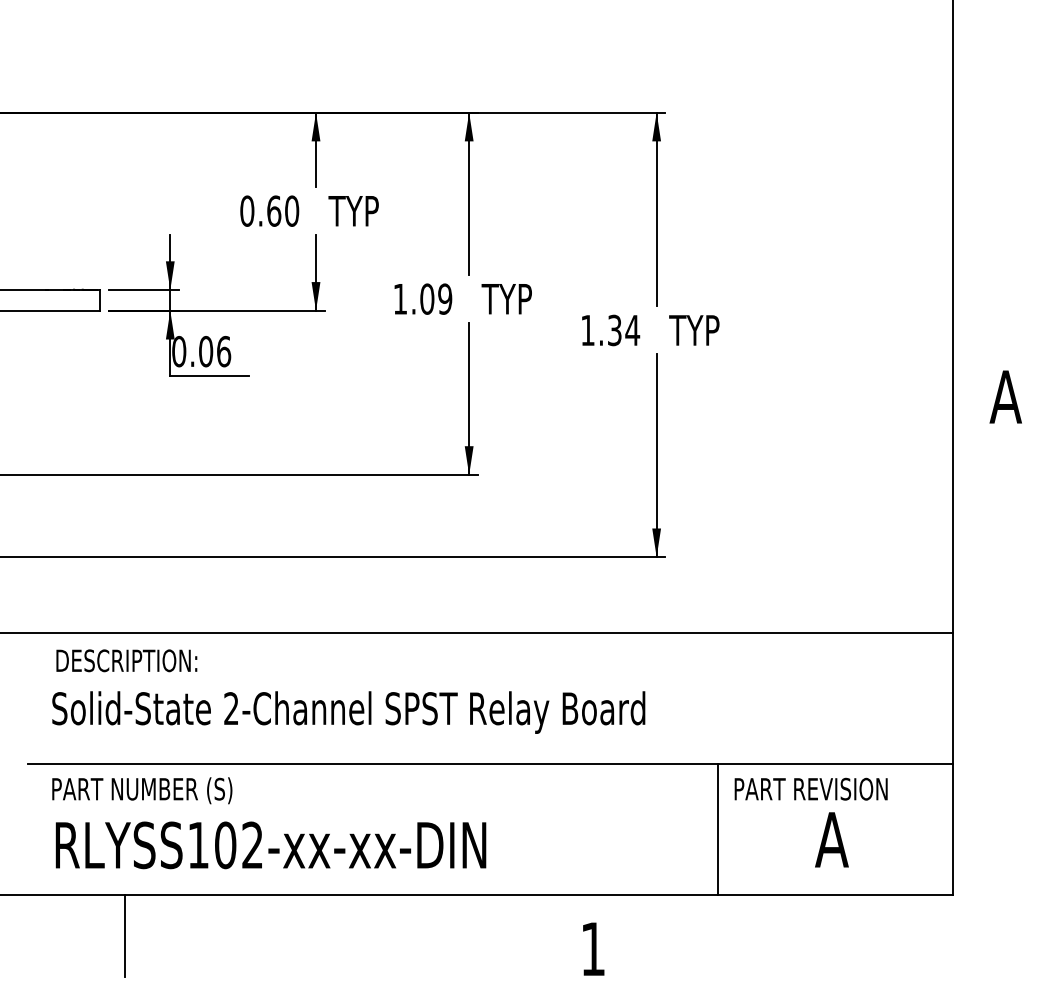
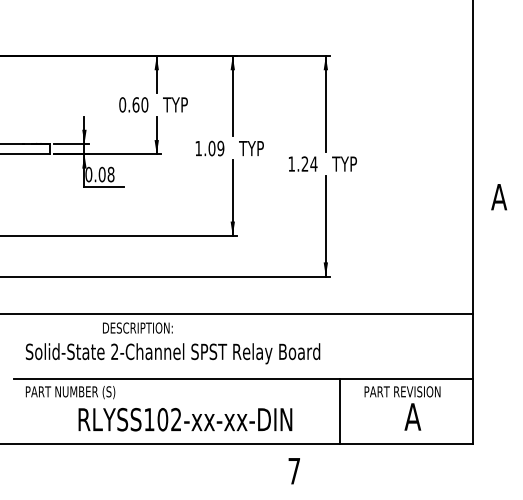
text: (613, 329) -> (304, 163), 1.34 -> 1.24
text: (222, 351) -> (110, 174), 0.06 -> 0.08
text: (126, 659) -> (137, 327), moved
line: (718, 828) -> (340, 411), moved
text: (271, 844) -> (185, 419), moved
line: (124, 935) -> (61, 464), removed
text: (591, 949) -> (293, 471), 1 -> 7

